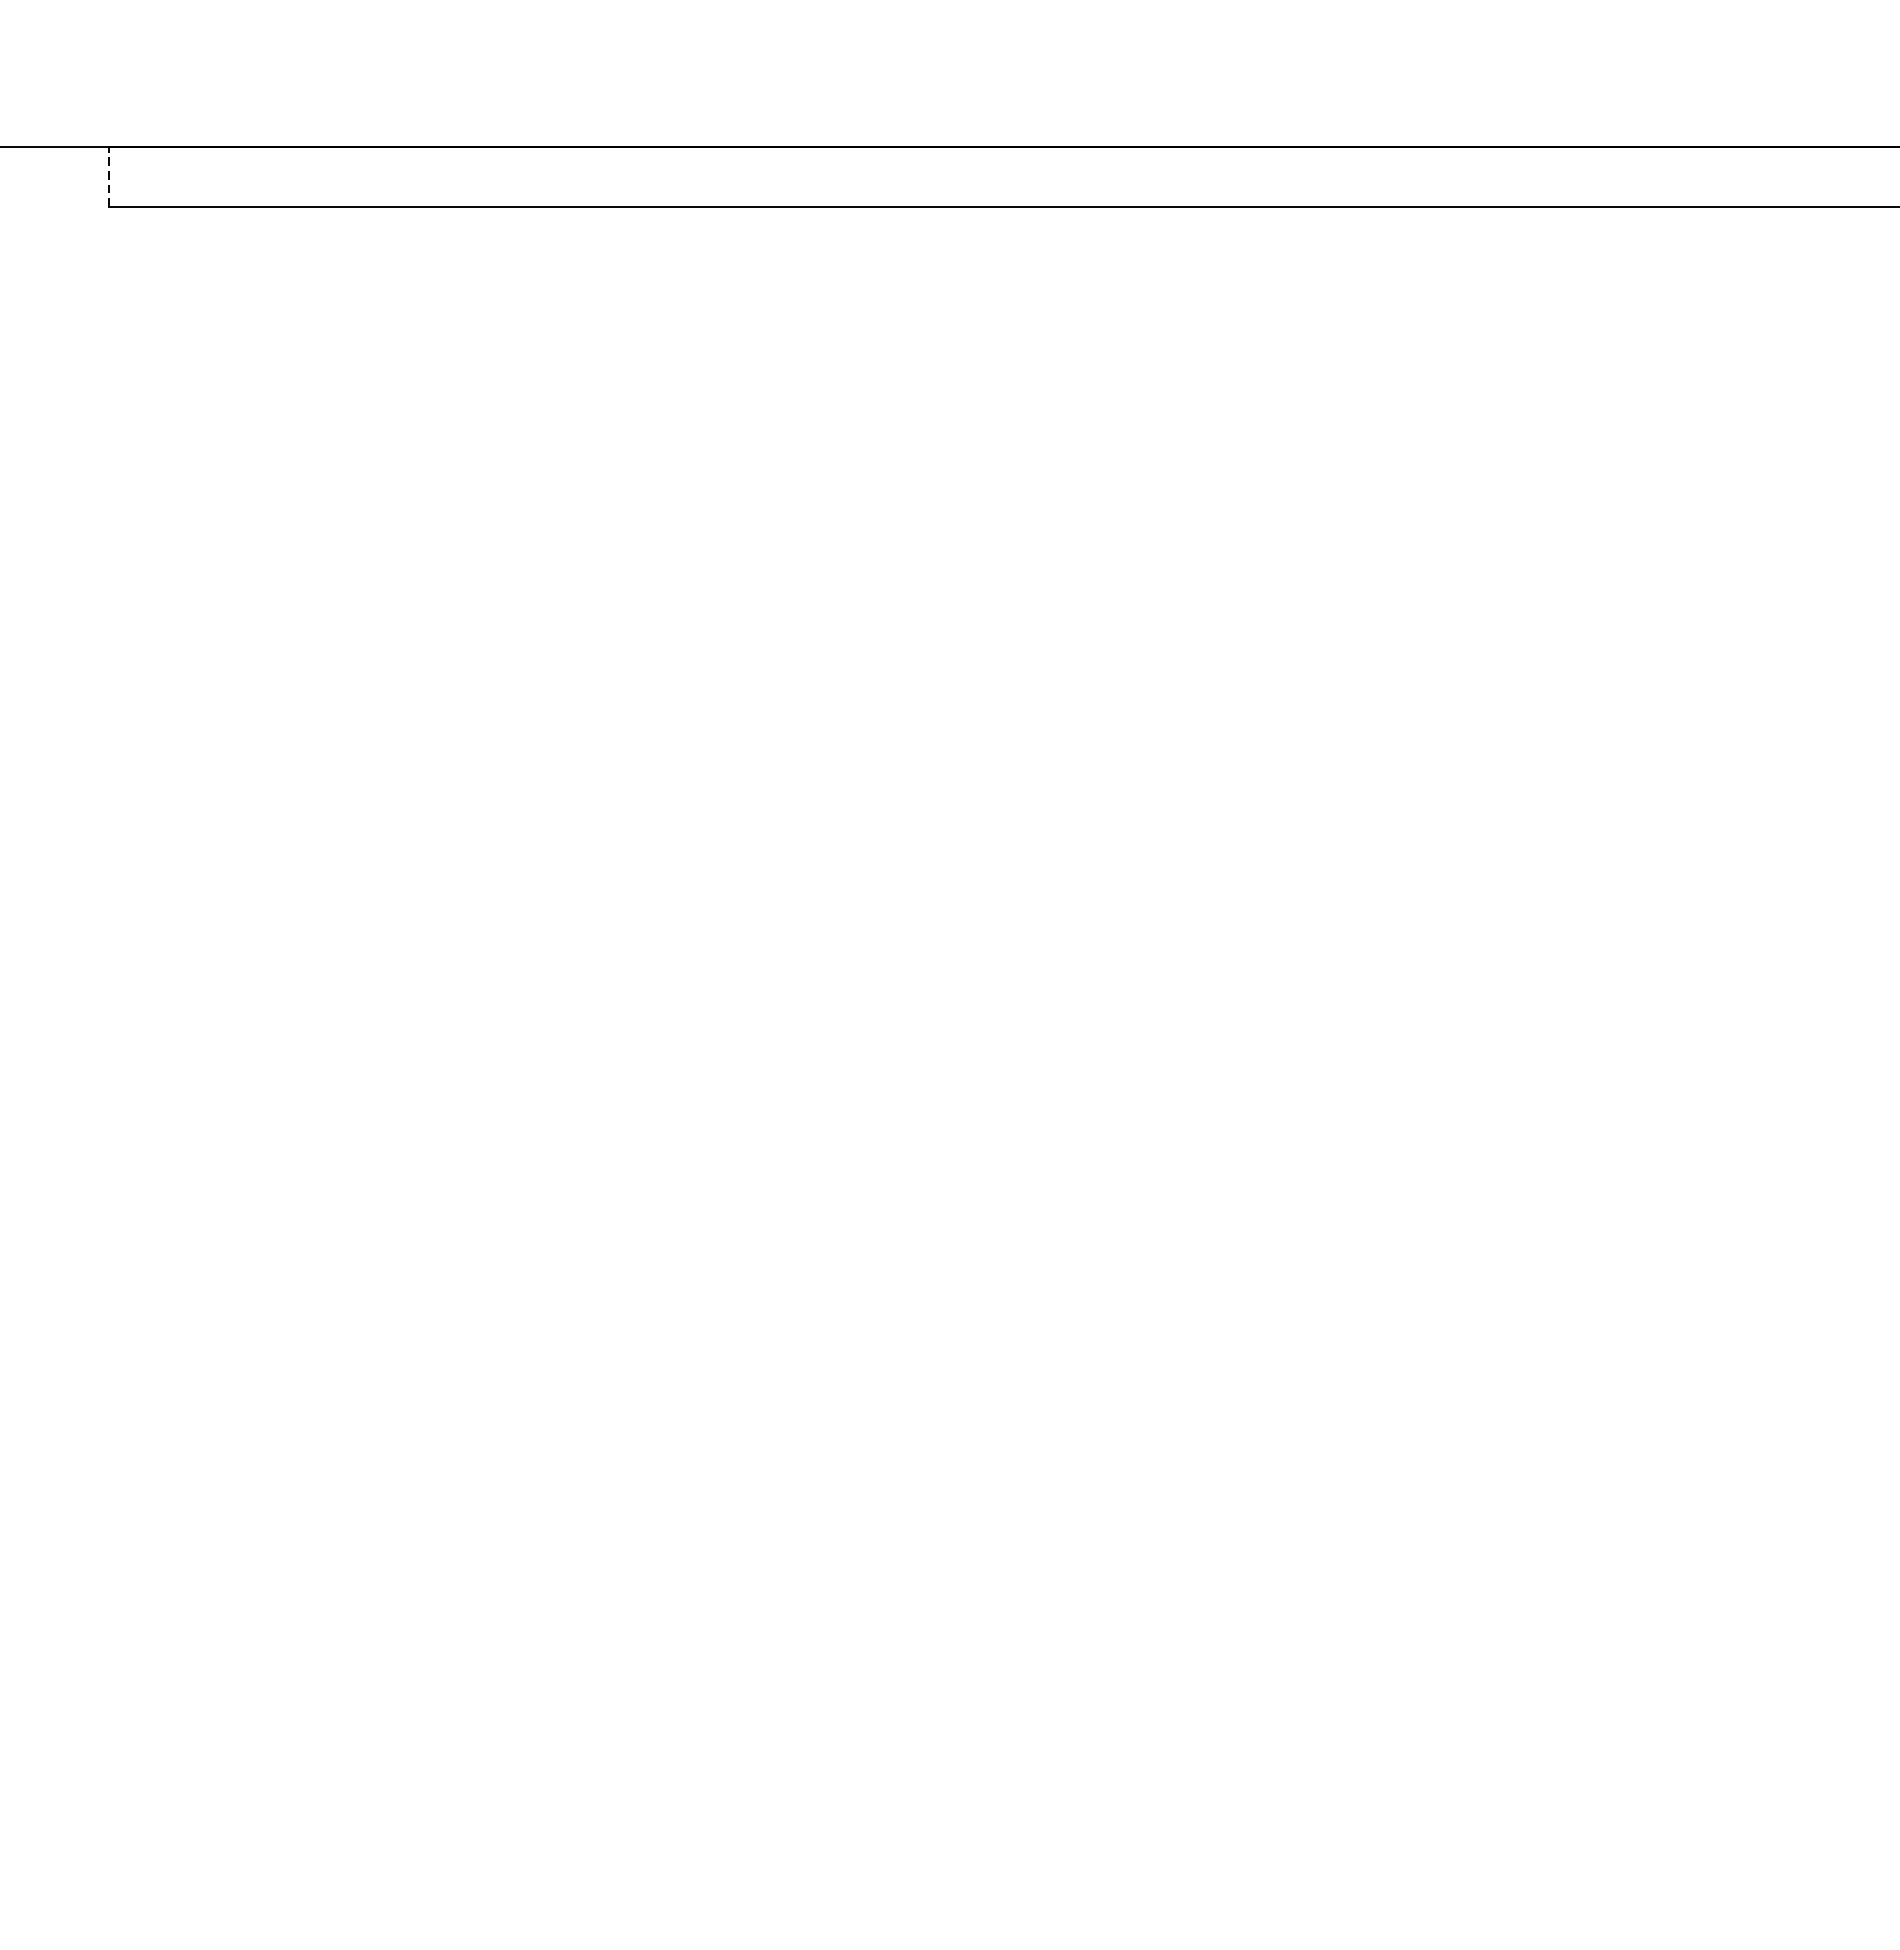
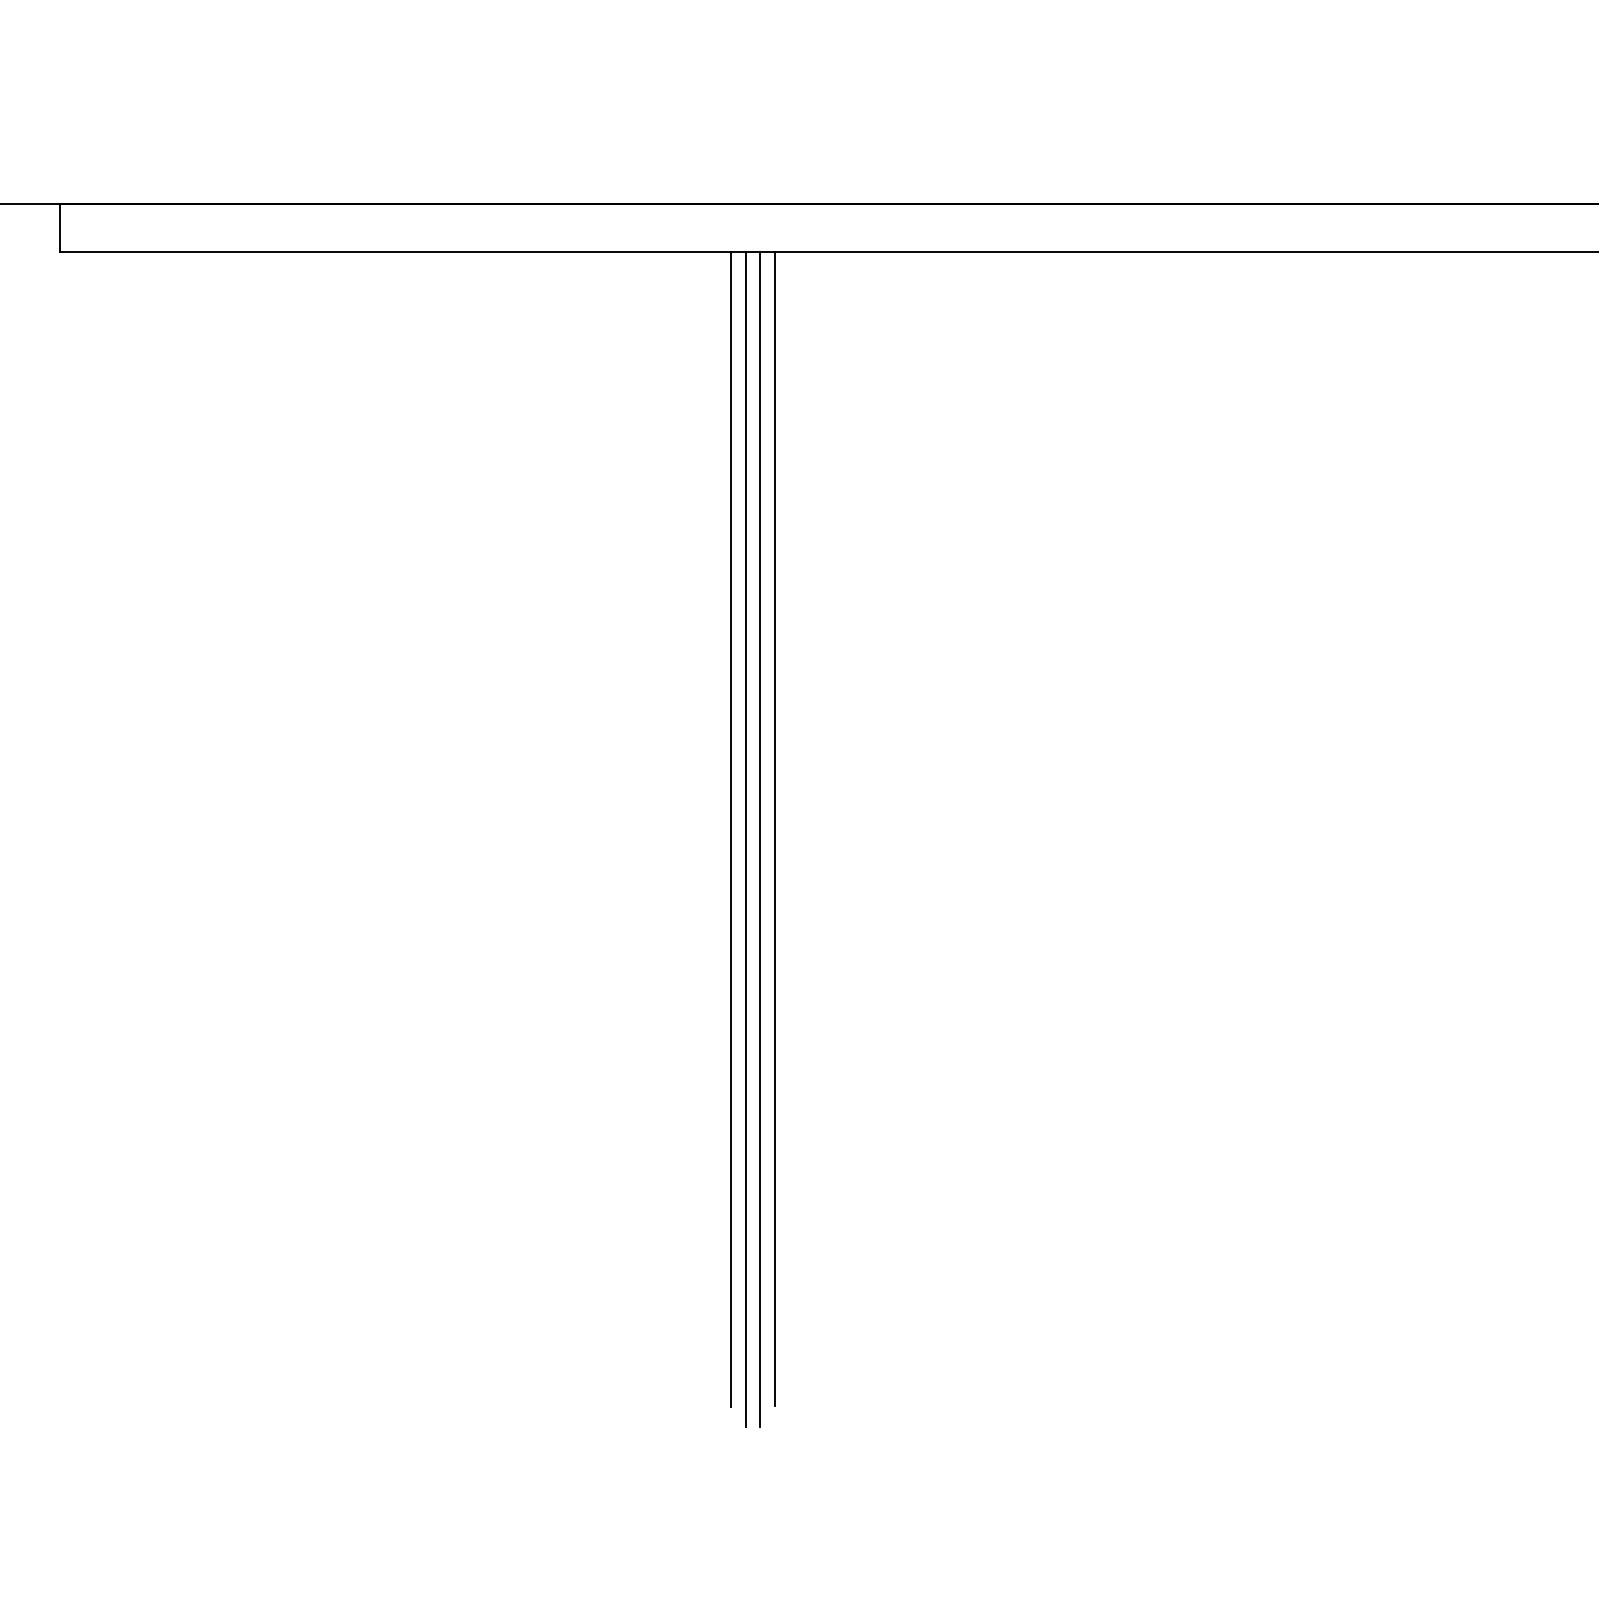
line: (109, 176) -> (60, 227), dashed -> solid
line: (992, 919) -> (774, 828), added
line: (939, 920) -> (731, 829), added
line: (957, 933) -> (746, 839), added
line: (973, 933) -> (759, 839), added

